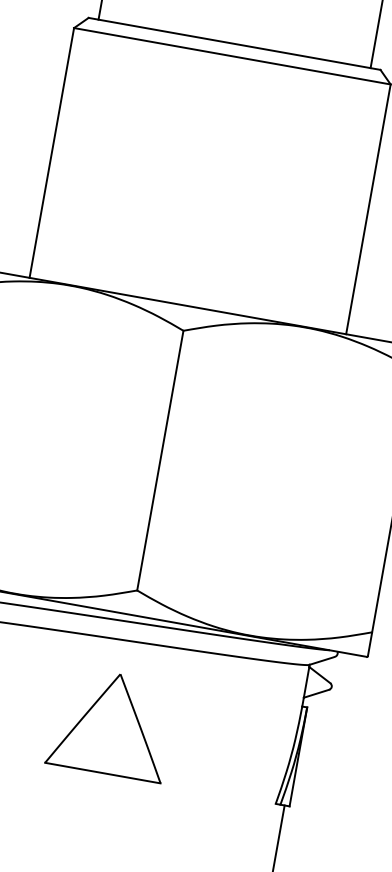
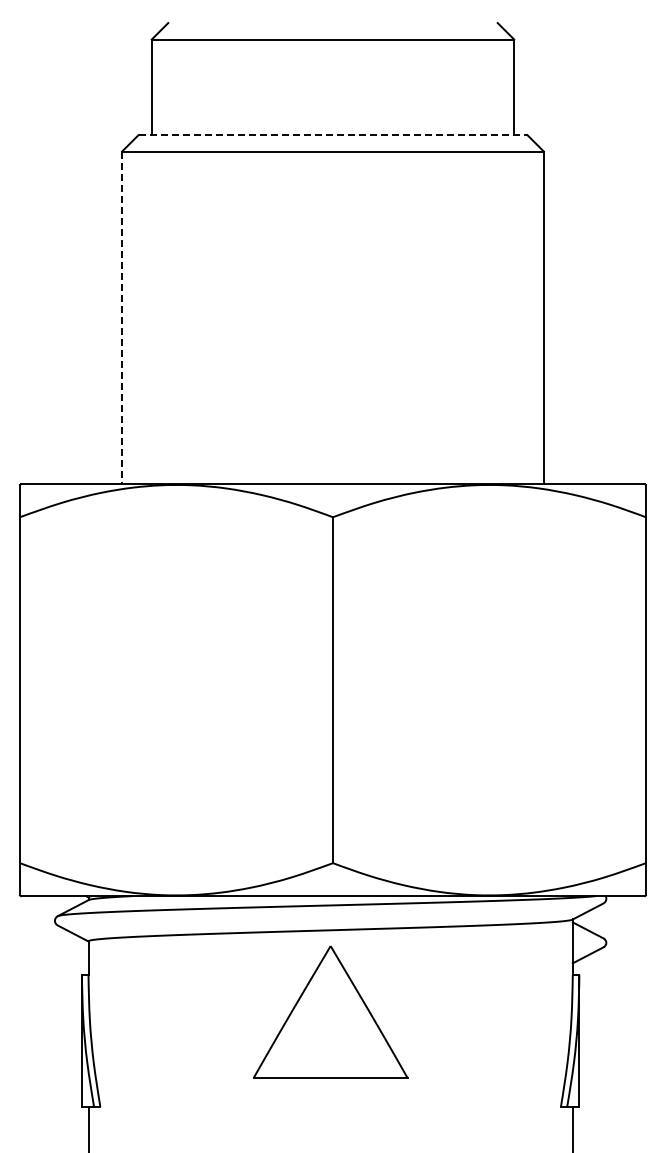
line: (234, 44) -> (333, 135), solid -> dashed
line: (52, 153) -> (122, 318), solid -> dashed
part: (111, 723) -> (330, 1011), moved

